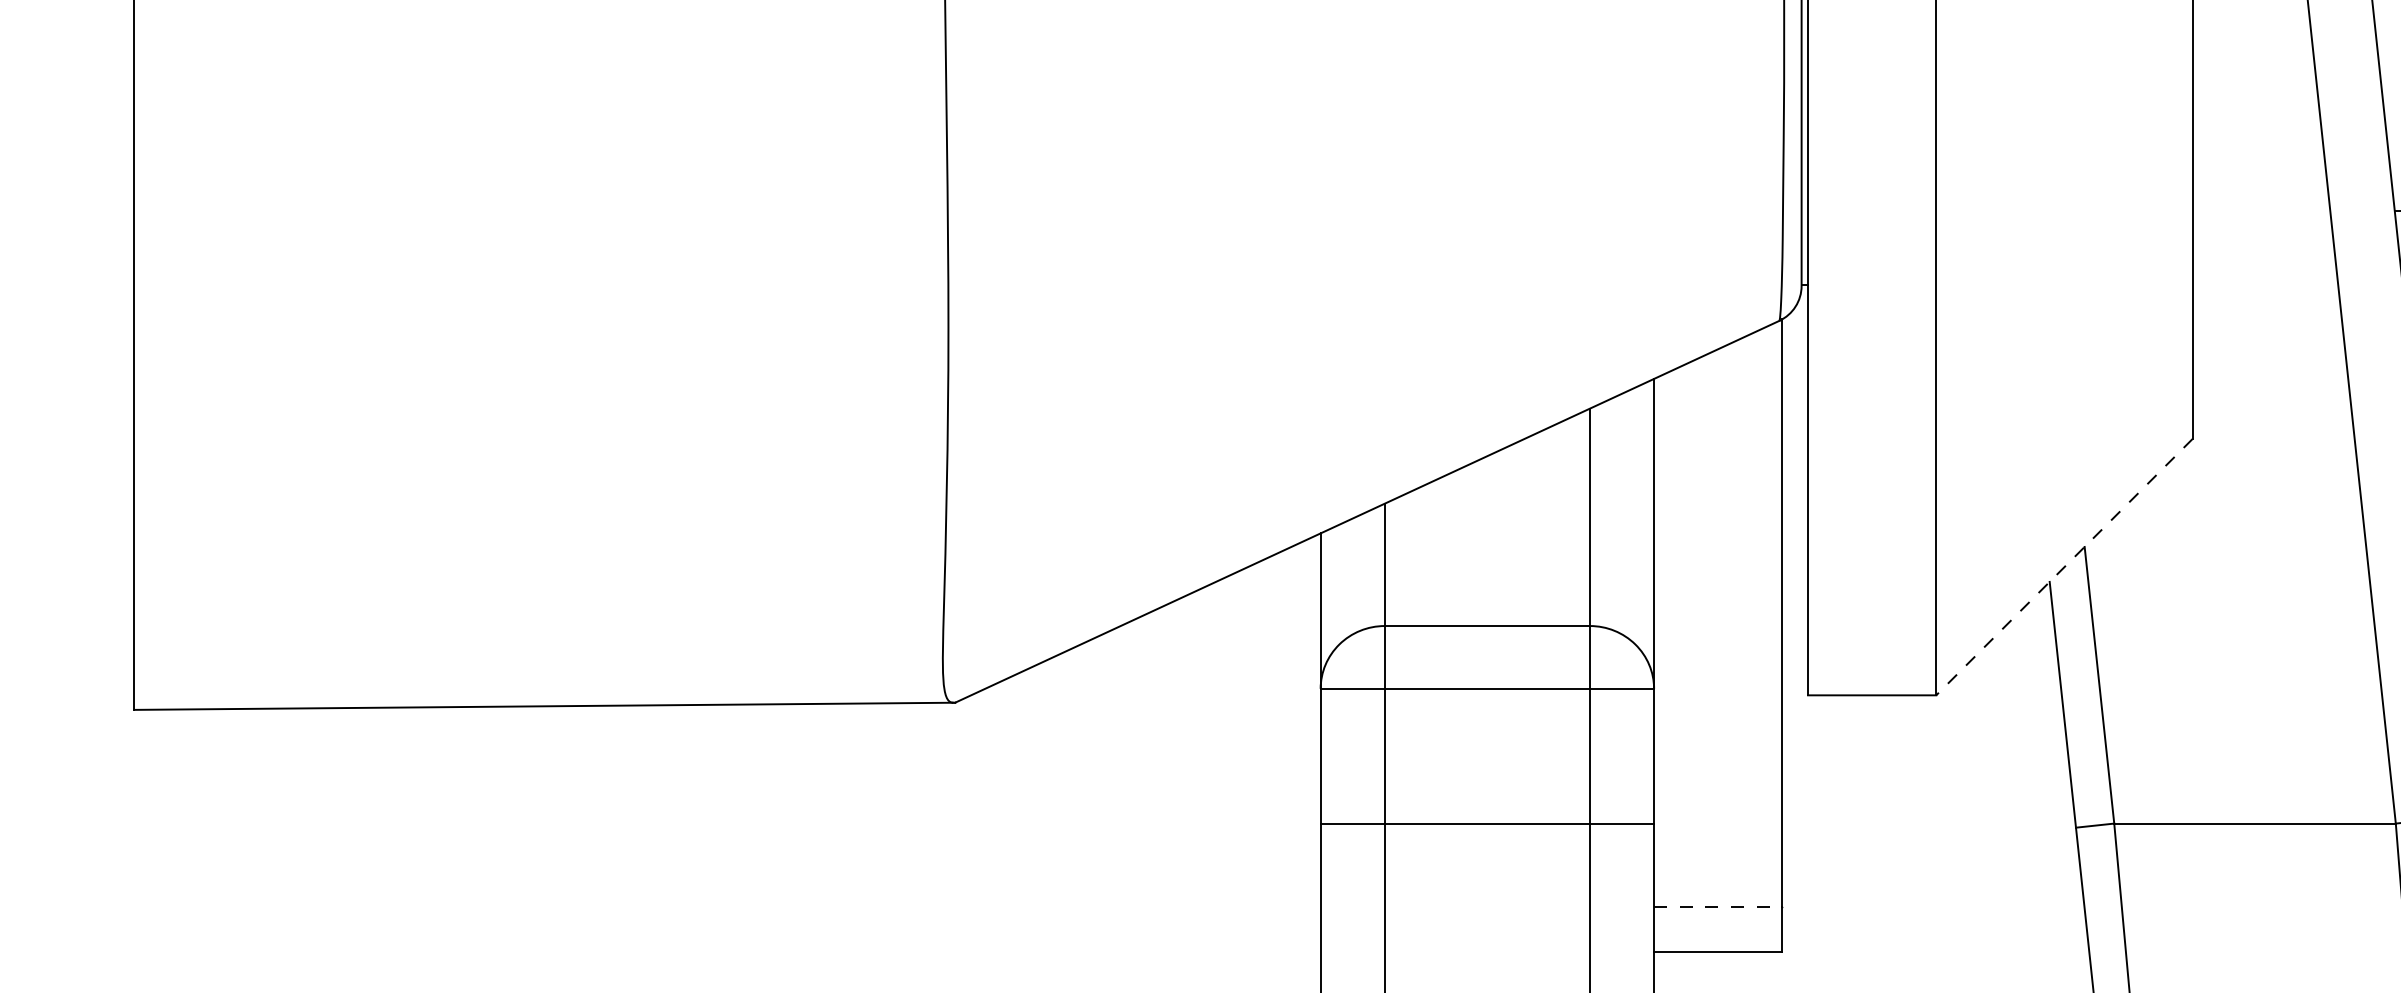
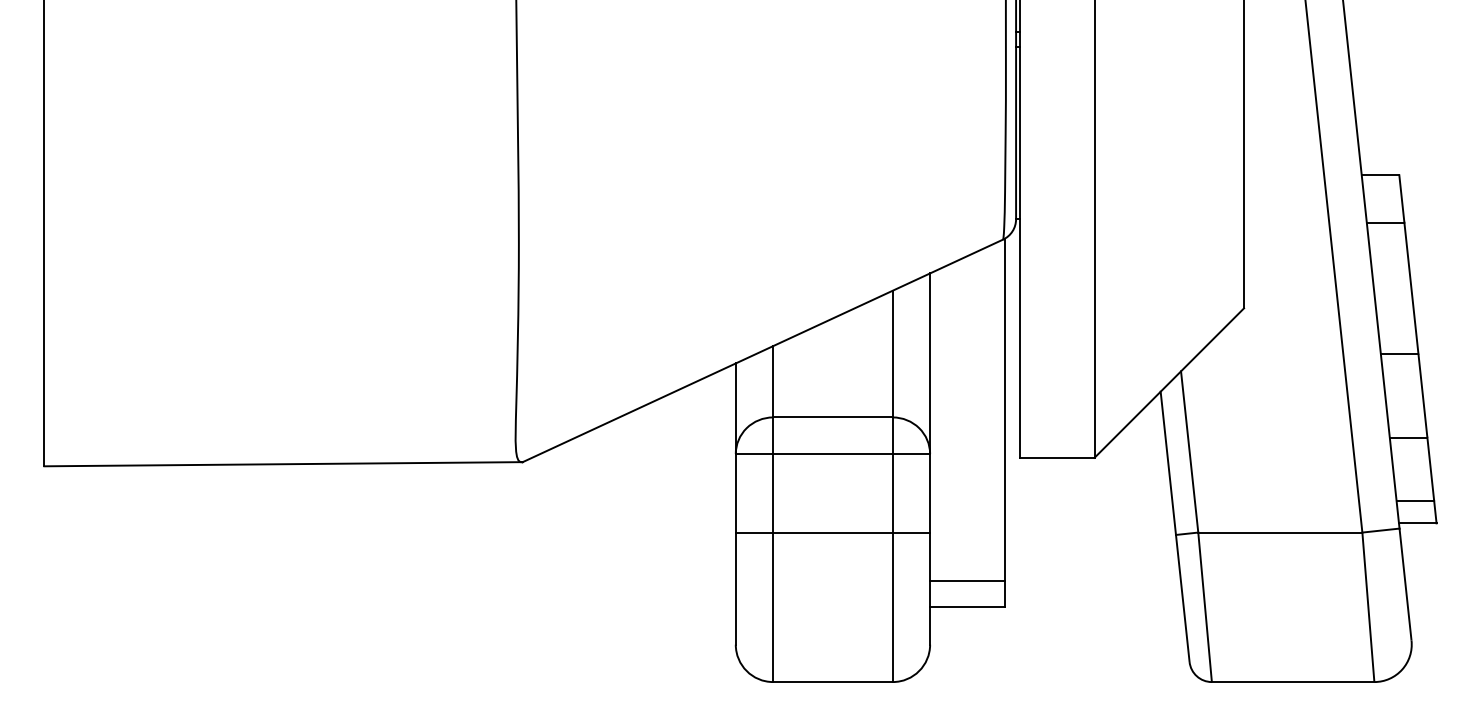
line: (2064, 567) -> (1169, 383), dashed -> solid
line: (1719, 907) -> (968, 581), dashed -> solid

